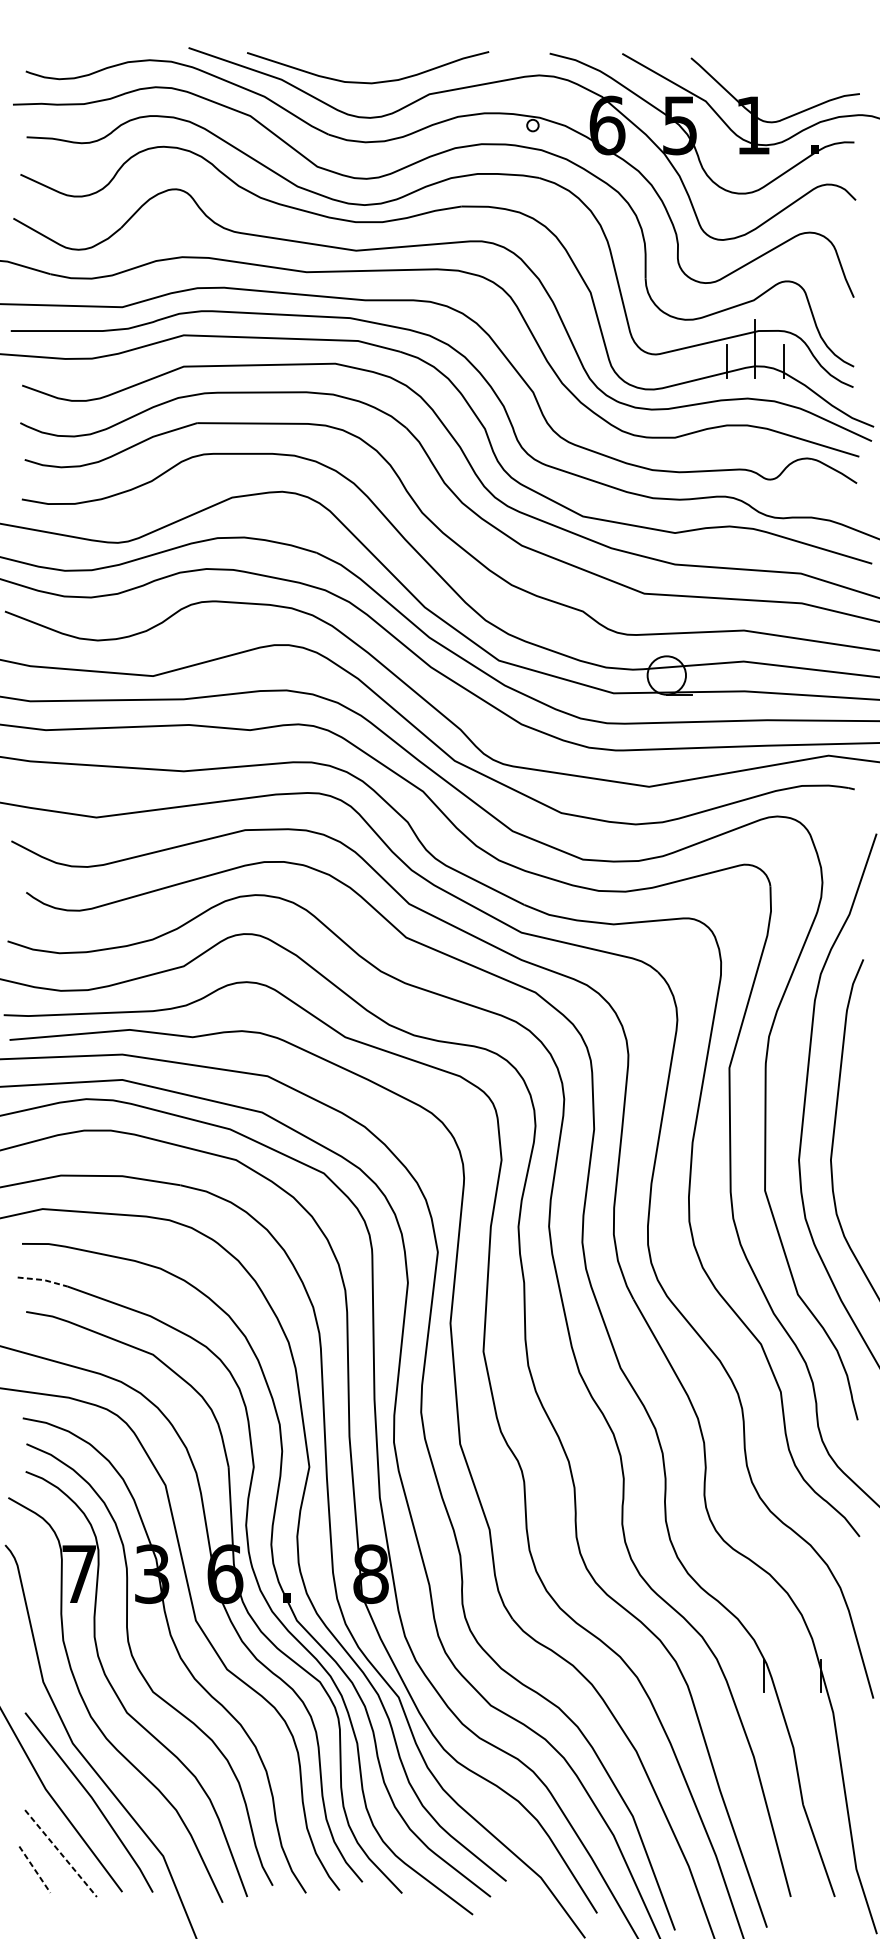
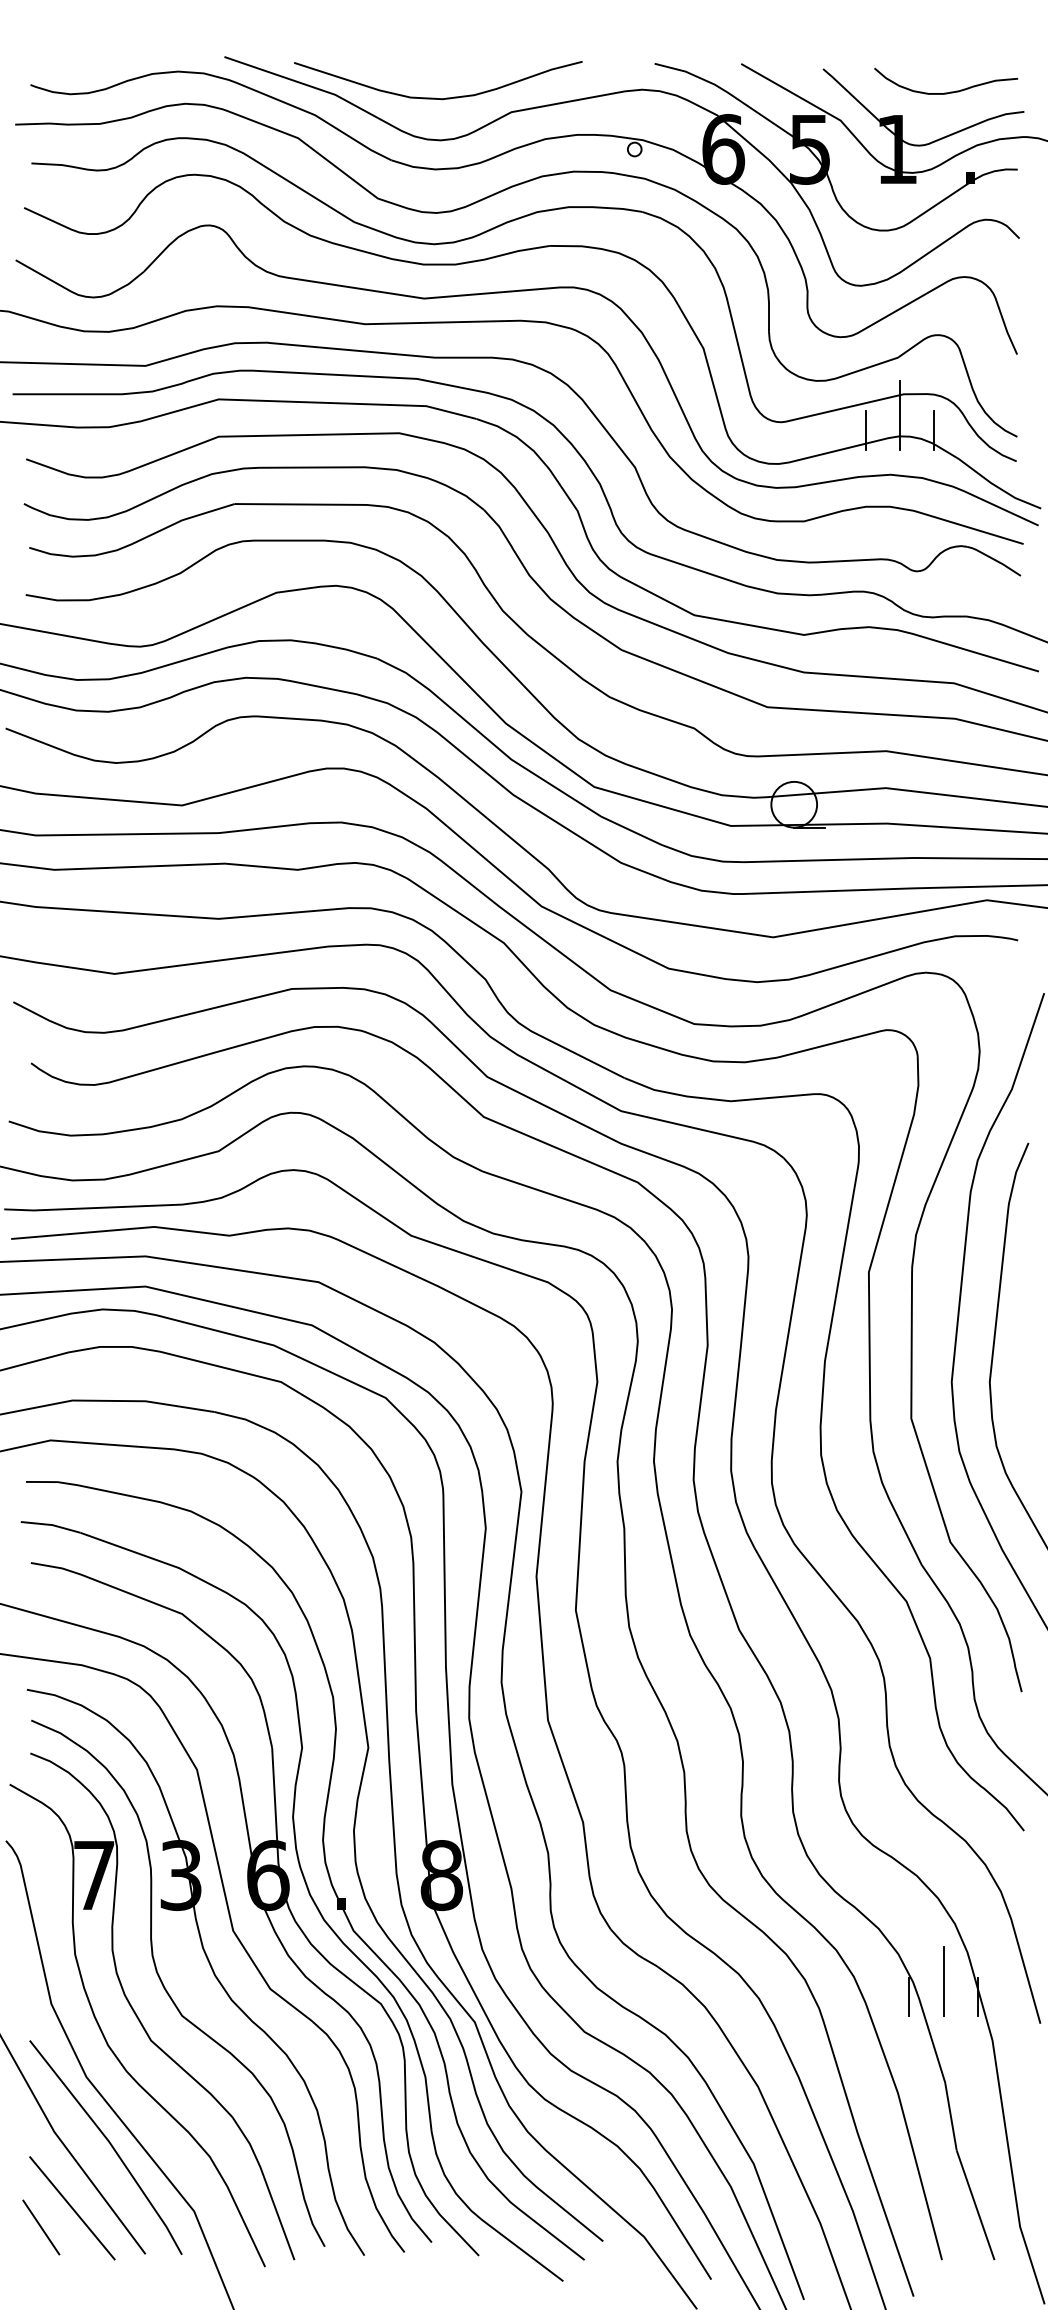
curve: (797, 76) -> (950, 91), added
line: (44, 1280) -> (52, 1525), dashed -> solid
line: (792, 1663) -> (943, 1981), added
line: (61, 1853) -> (72, 2208), dashed -> solid
line: (35, 1869) -> (41, 2227), dashed -> solid

